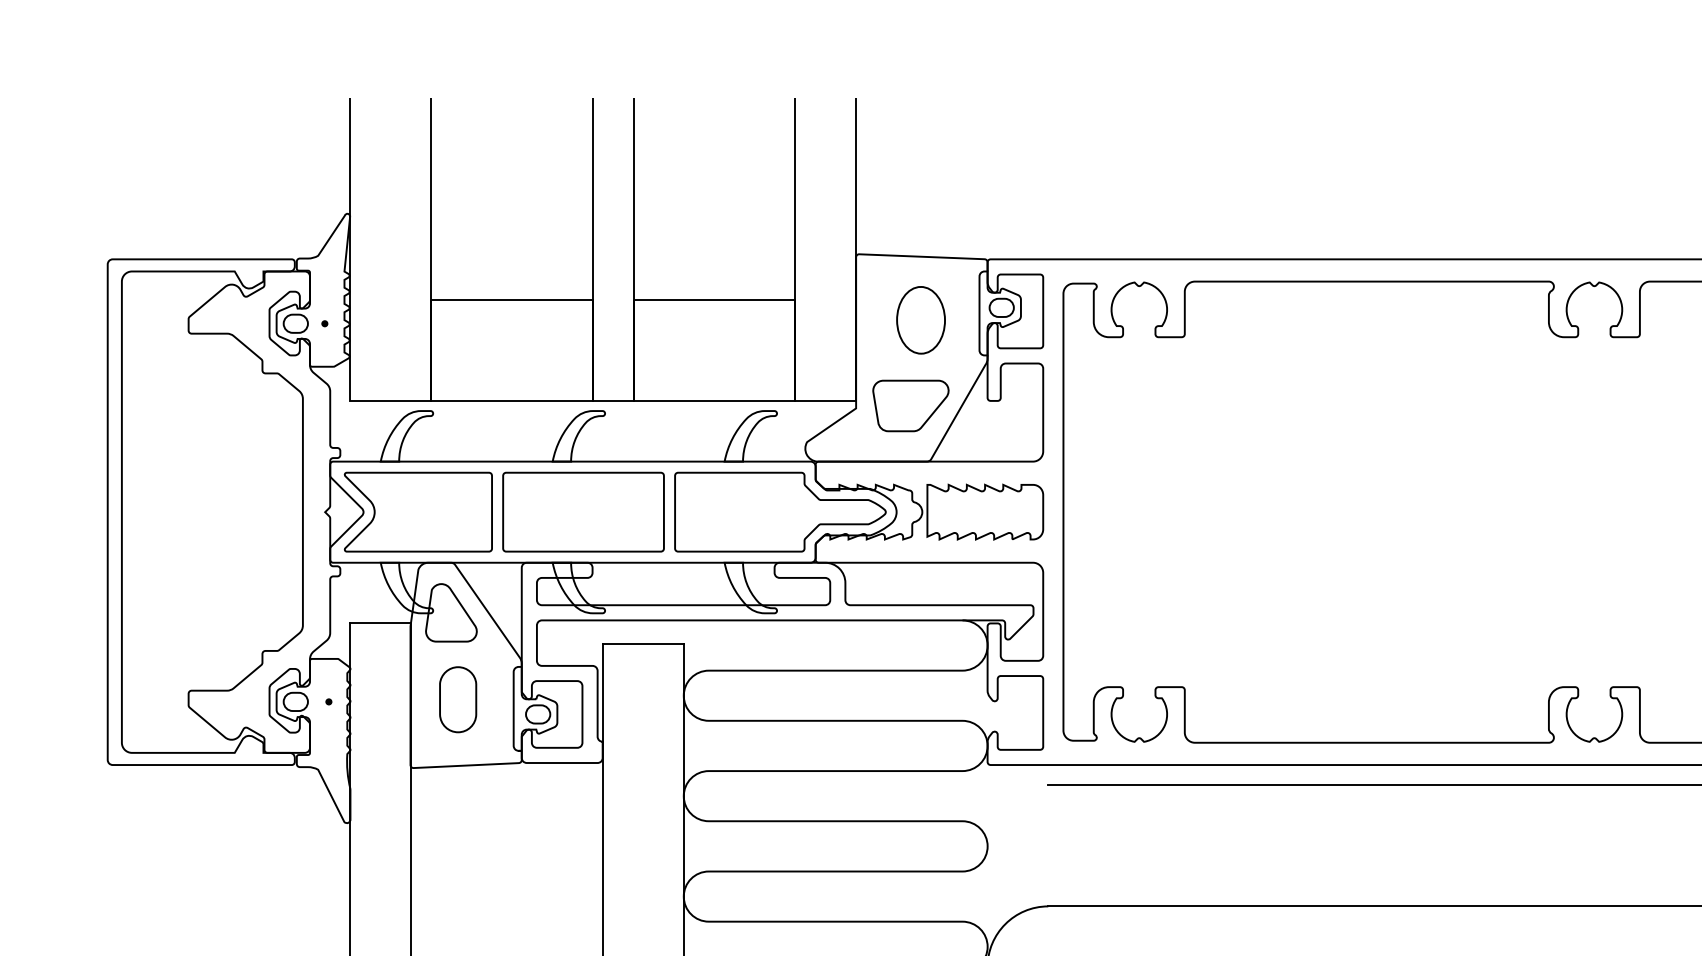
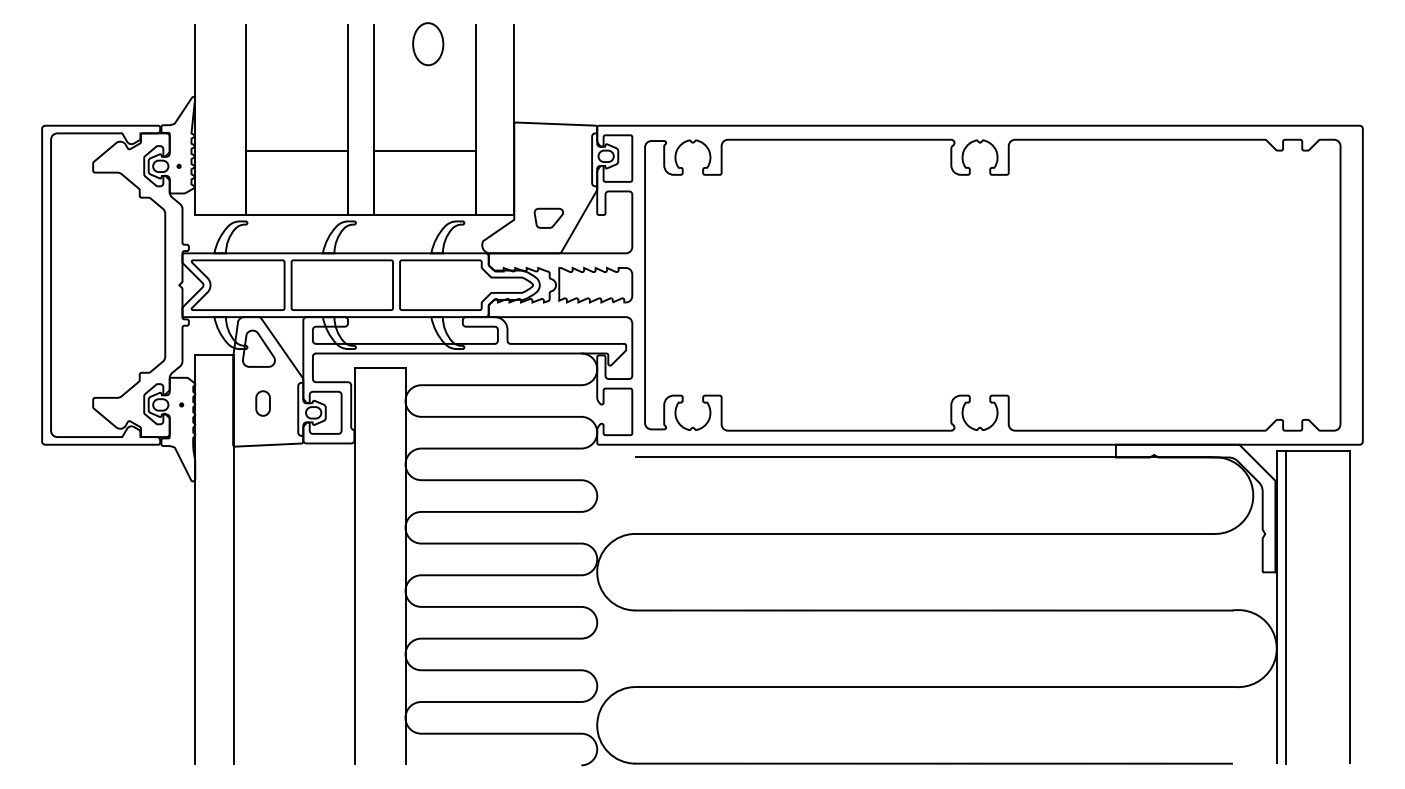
part: (921, 320) -> (428, 44), moved
part: (910, 406) -> (548, 218), size x0.6
part: (457, 699) -> (262, 403), size x0.6

